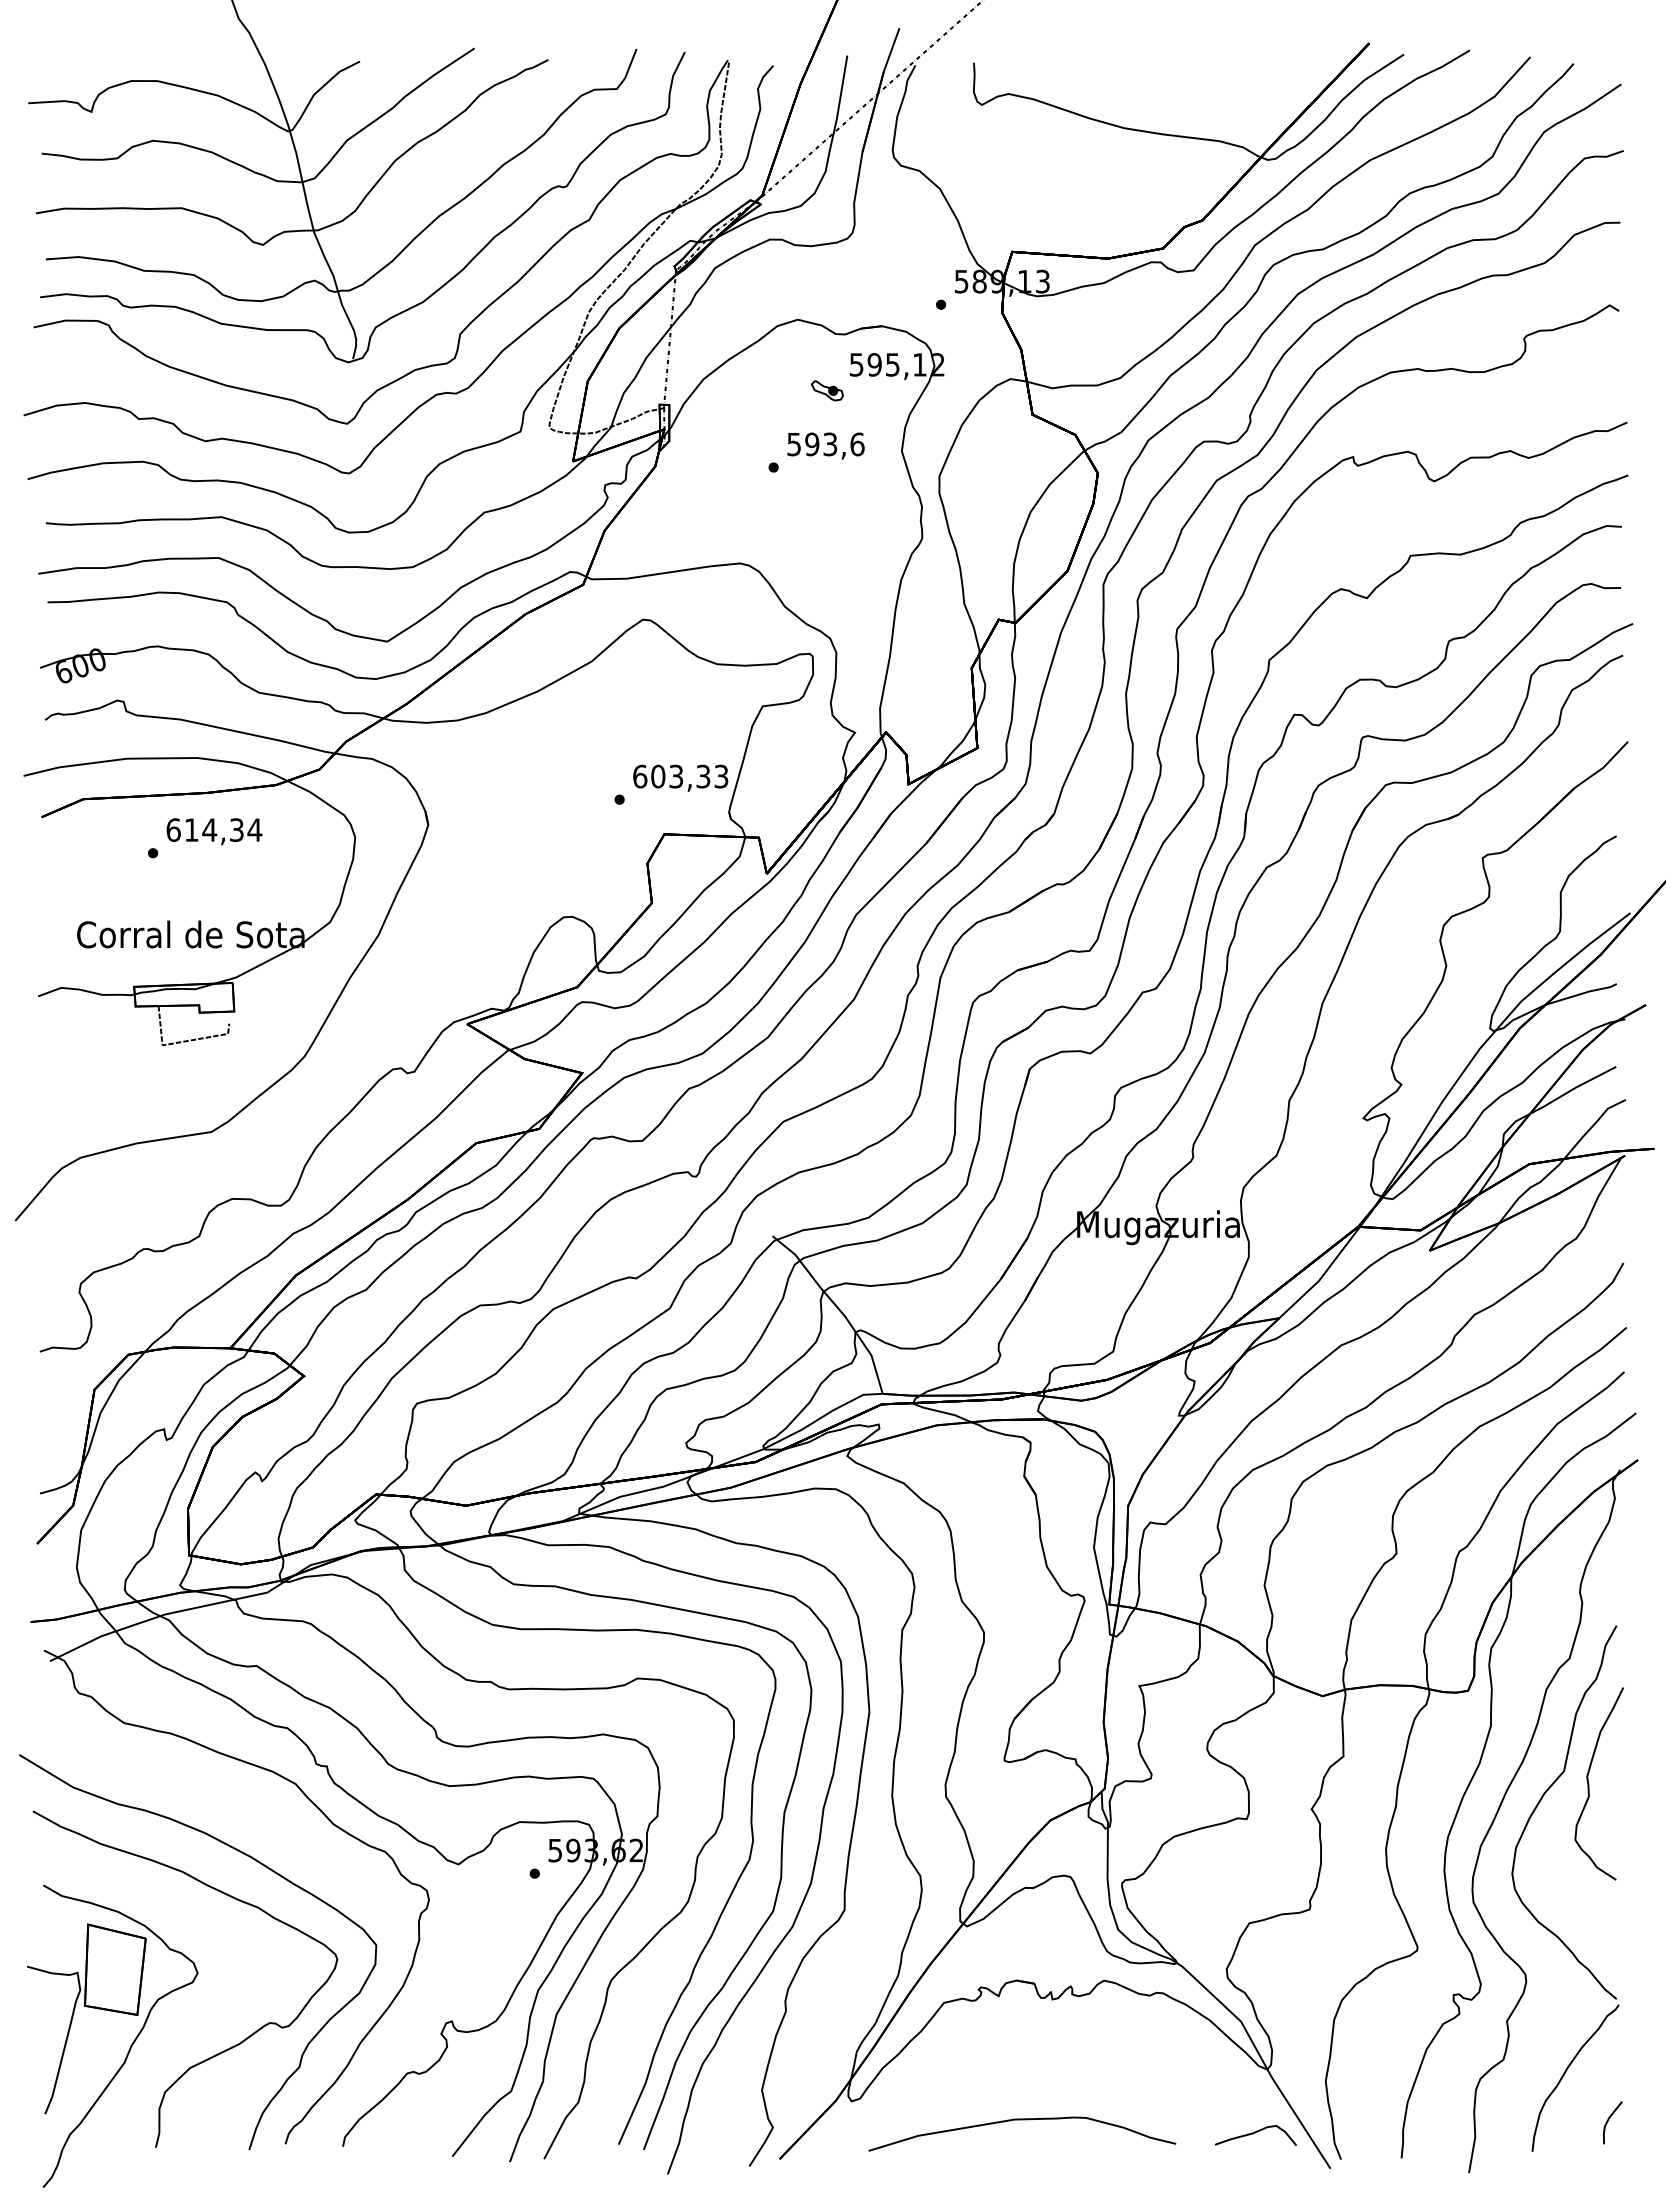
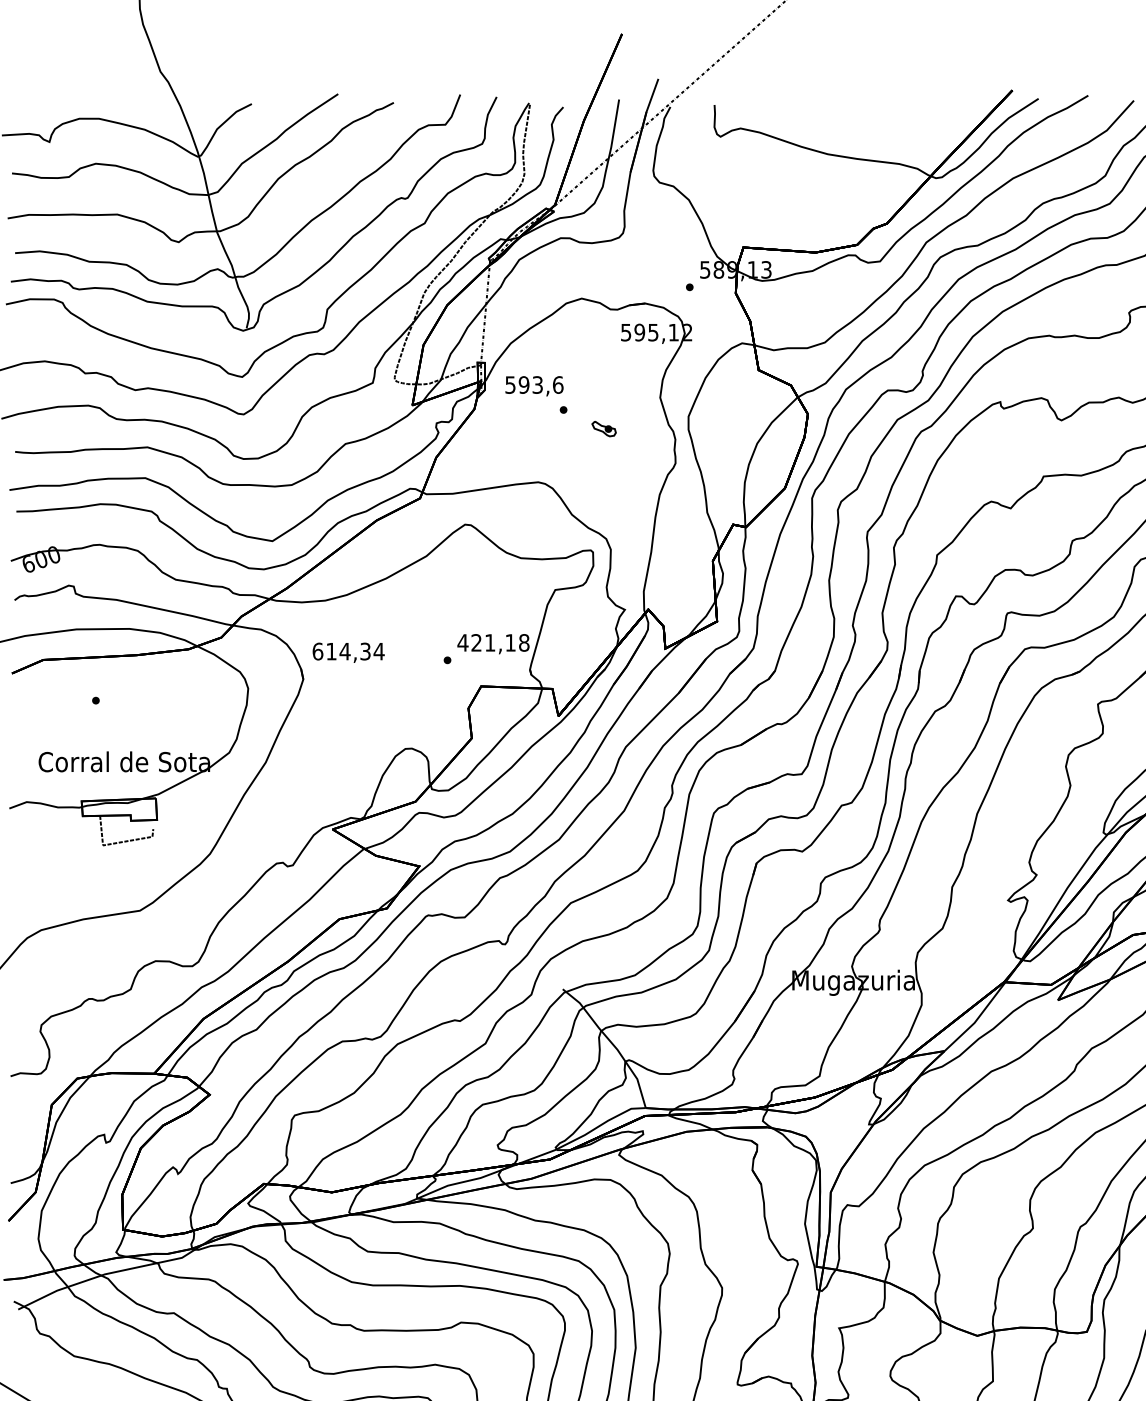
part: (826, 390) -> (603, 428), moved
text: (825, 445) -> (534, 385), moved
text: (680, 776) -> (493, 642), 603,33 -> 421,18
text: (214, 831) -> (348, 652), moved

